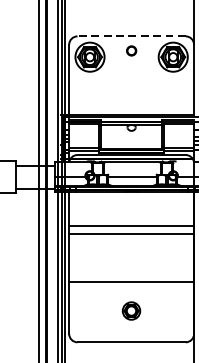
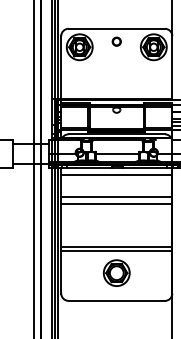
line: (131, 36) -> (116, 28), dashed -> solid
line: (131, 201) -> (116, 175), added
line: (131, 285) -> (116, 250), added
part: (131, 310) -> (116, 272), size x1.67

